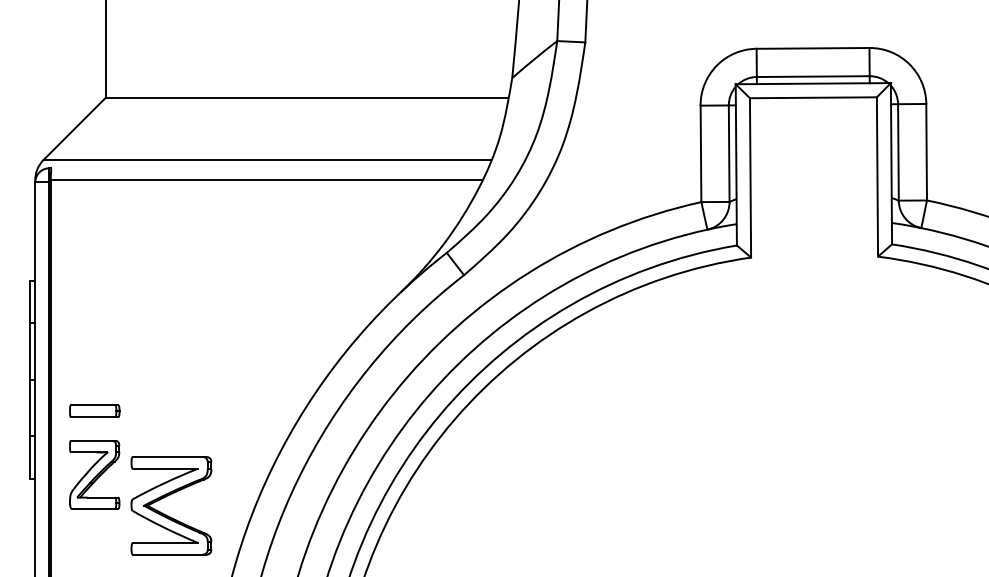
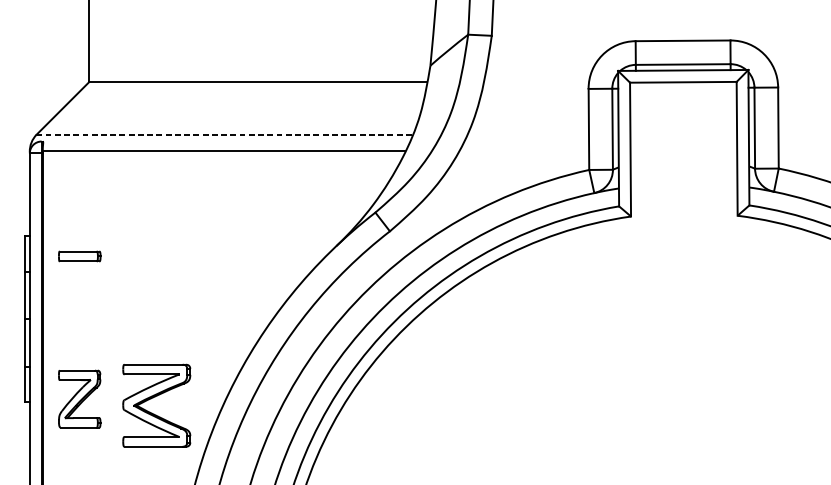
line: (266, 160) -> (224, 134), solid -> dashed
part: (94, 410) -> (79, 255), moved
part: (166, 497) -> (152, 398), moved

